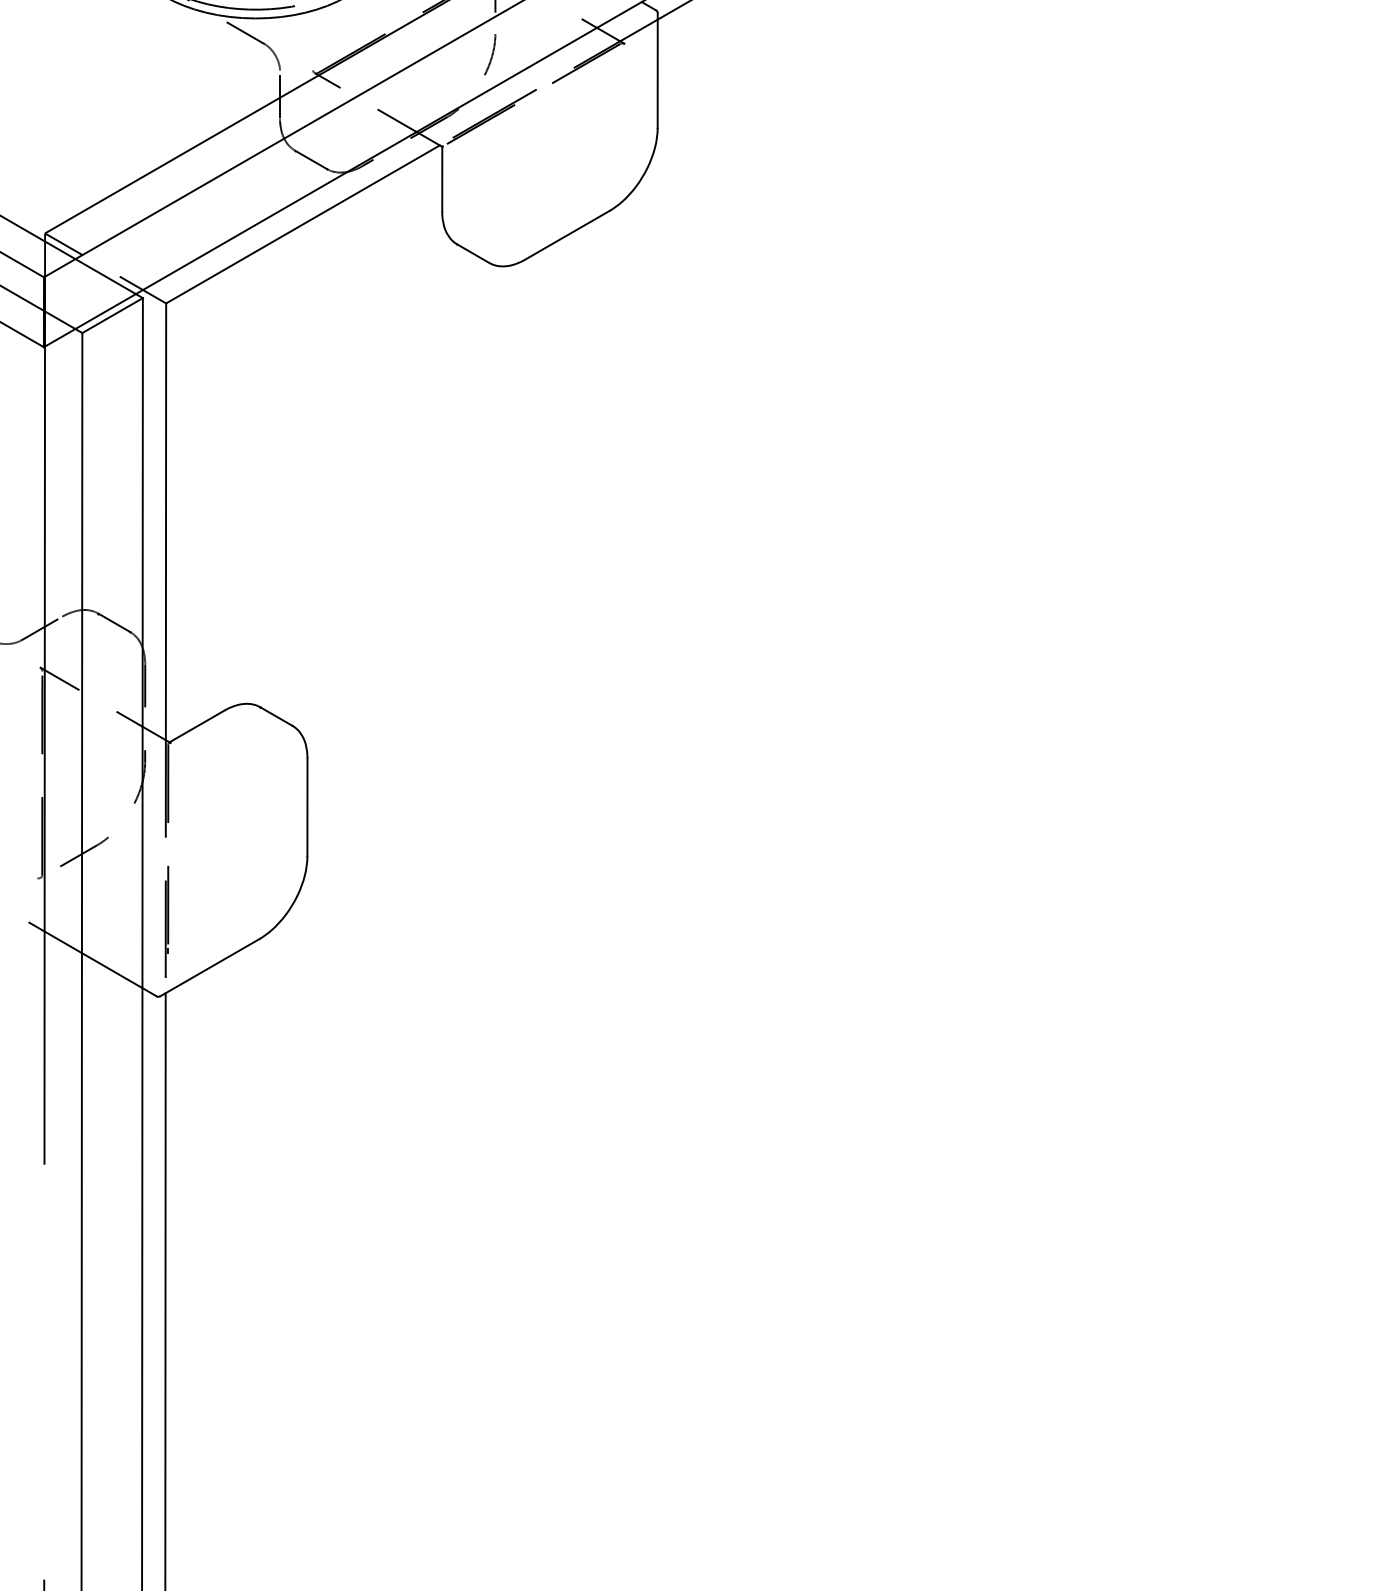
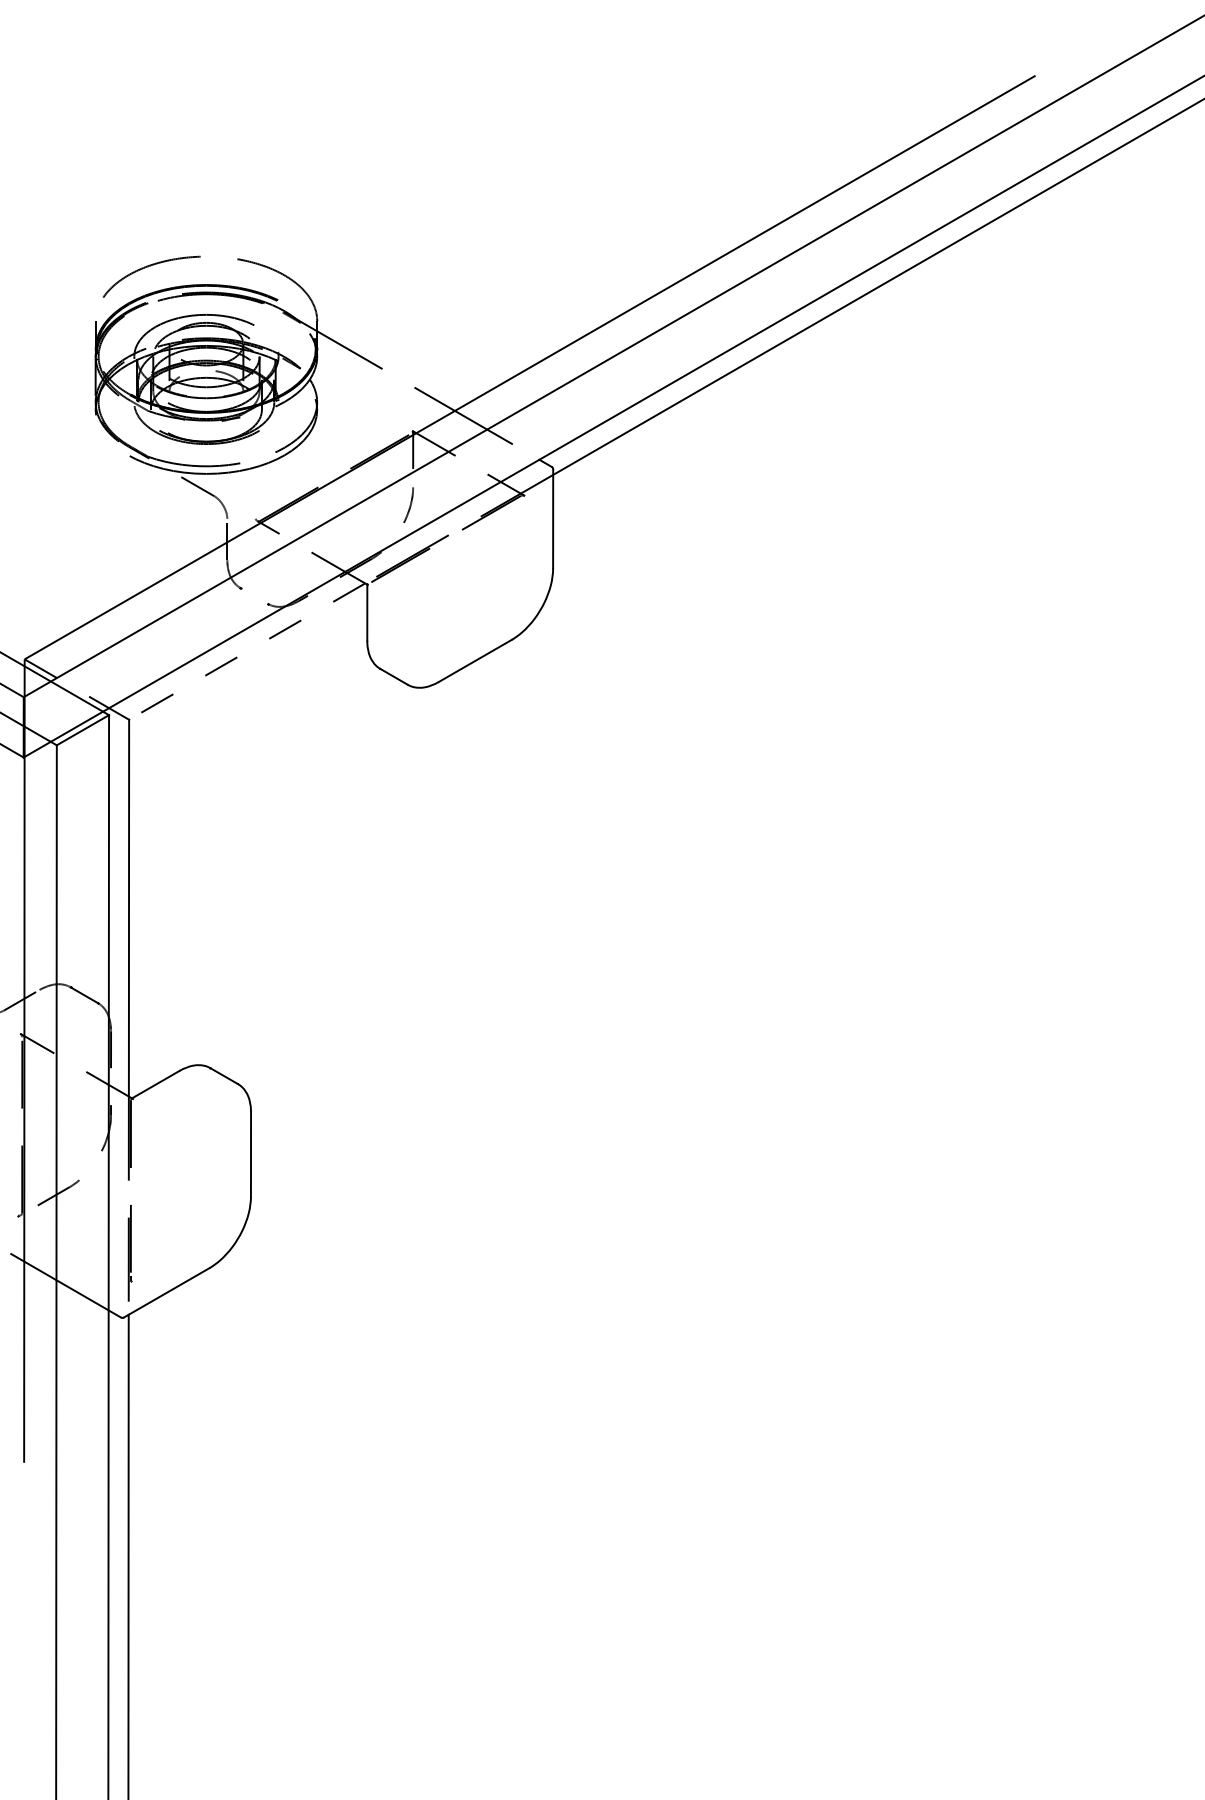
line: (310, 159) -> (253, 595), removed
line: (302, 224) -> (246, 651), solid -> dashed

